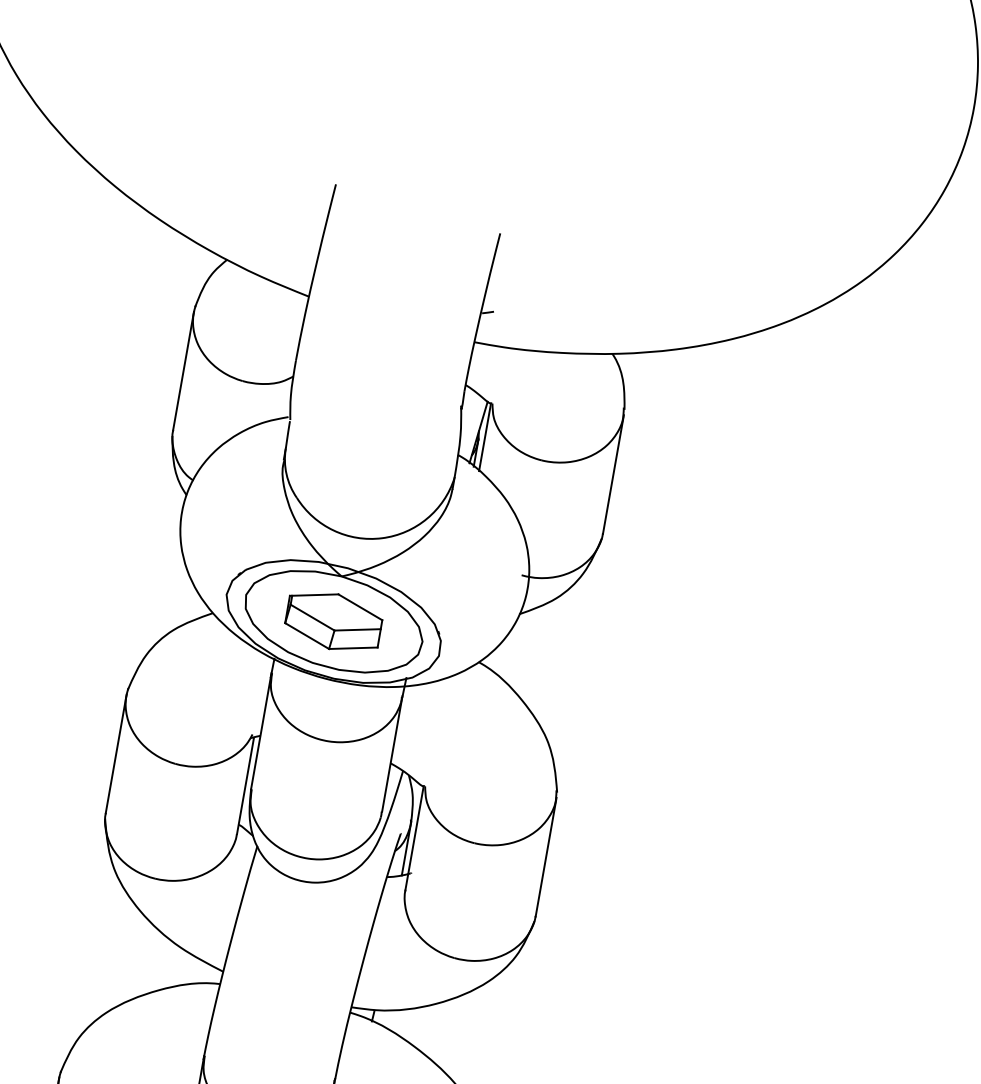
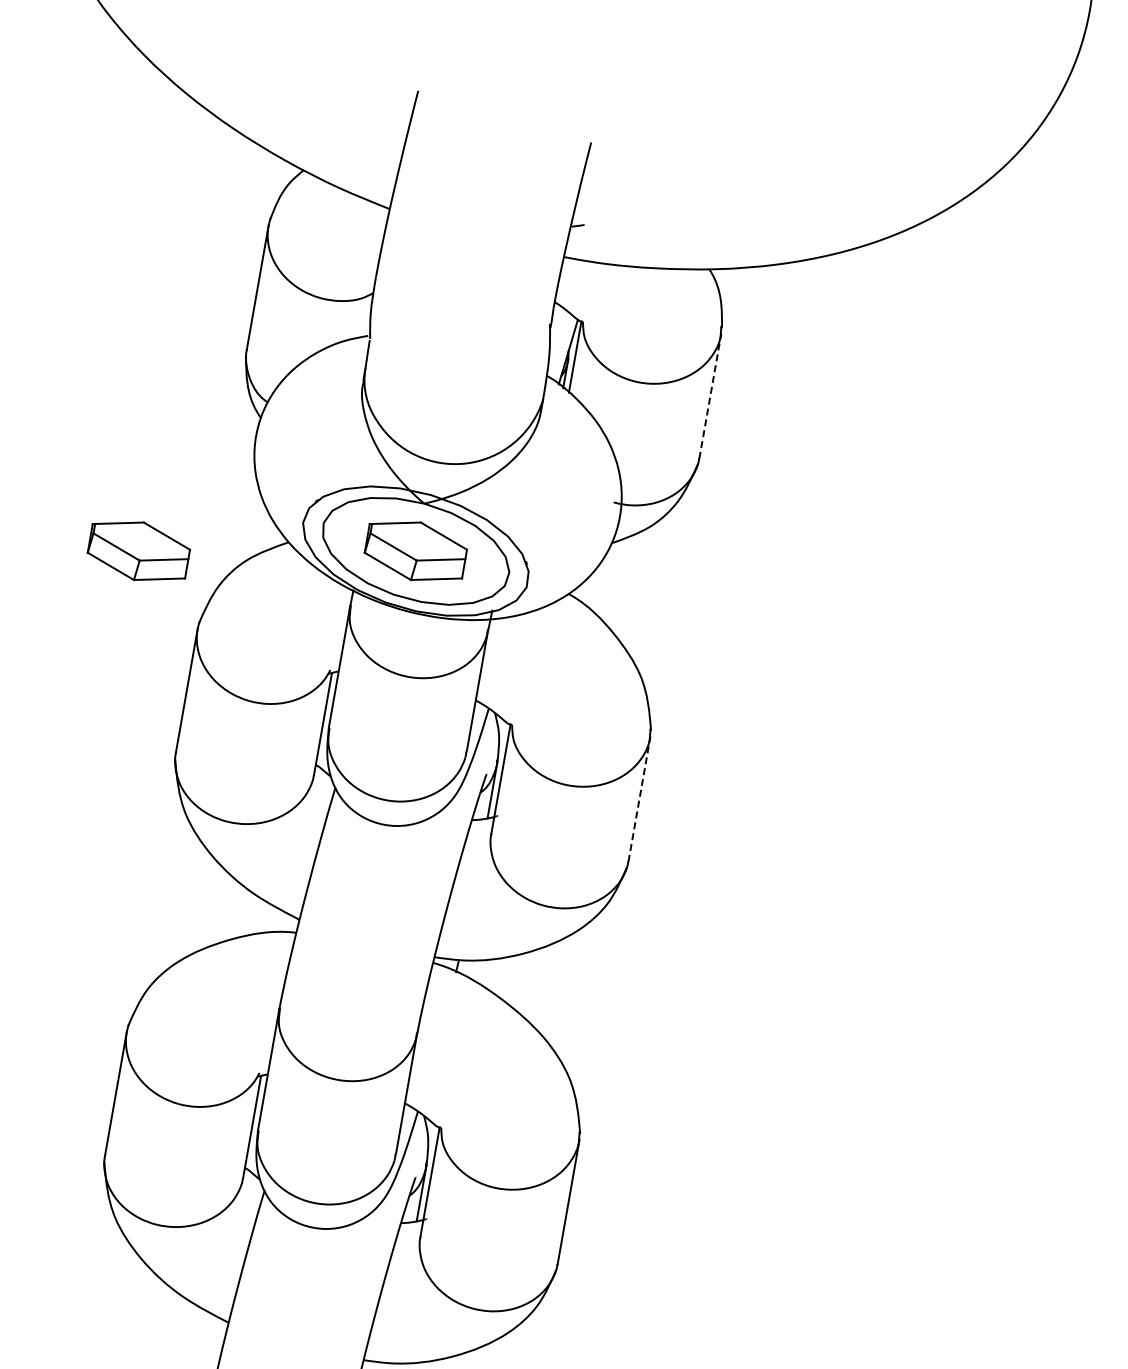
line: (613, 473) -> (710, 395), solid -> dashed
part: (70, 621) -> (138, 551), added
line: (546, 856) -> (639, 798), solid -> dashed

